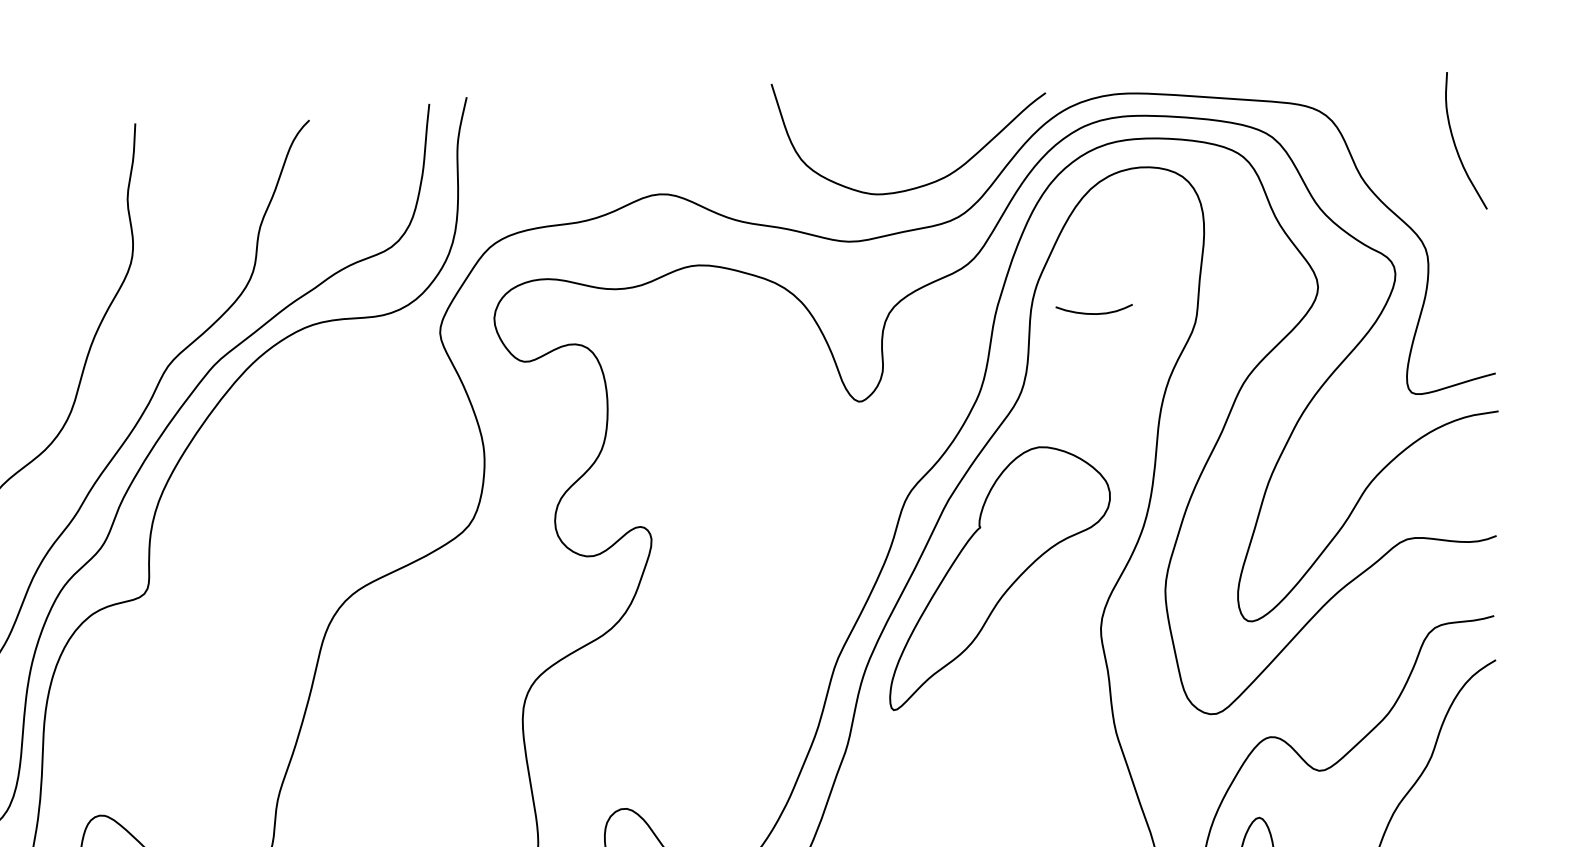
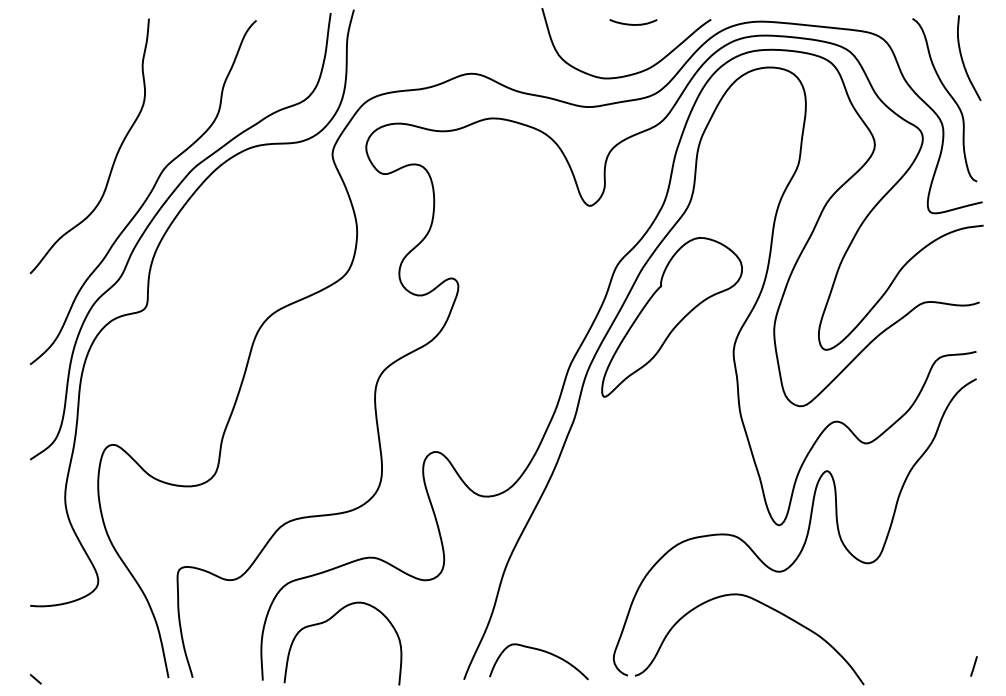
curve: (1437, 205) -> (950, 97), added
curve: (1094, 313) -> (633, 24), moved

